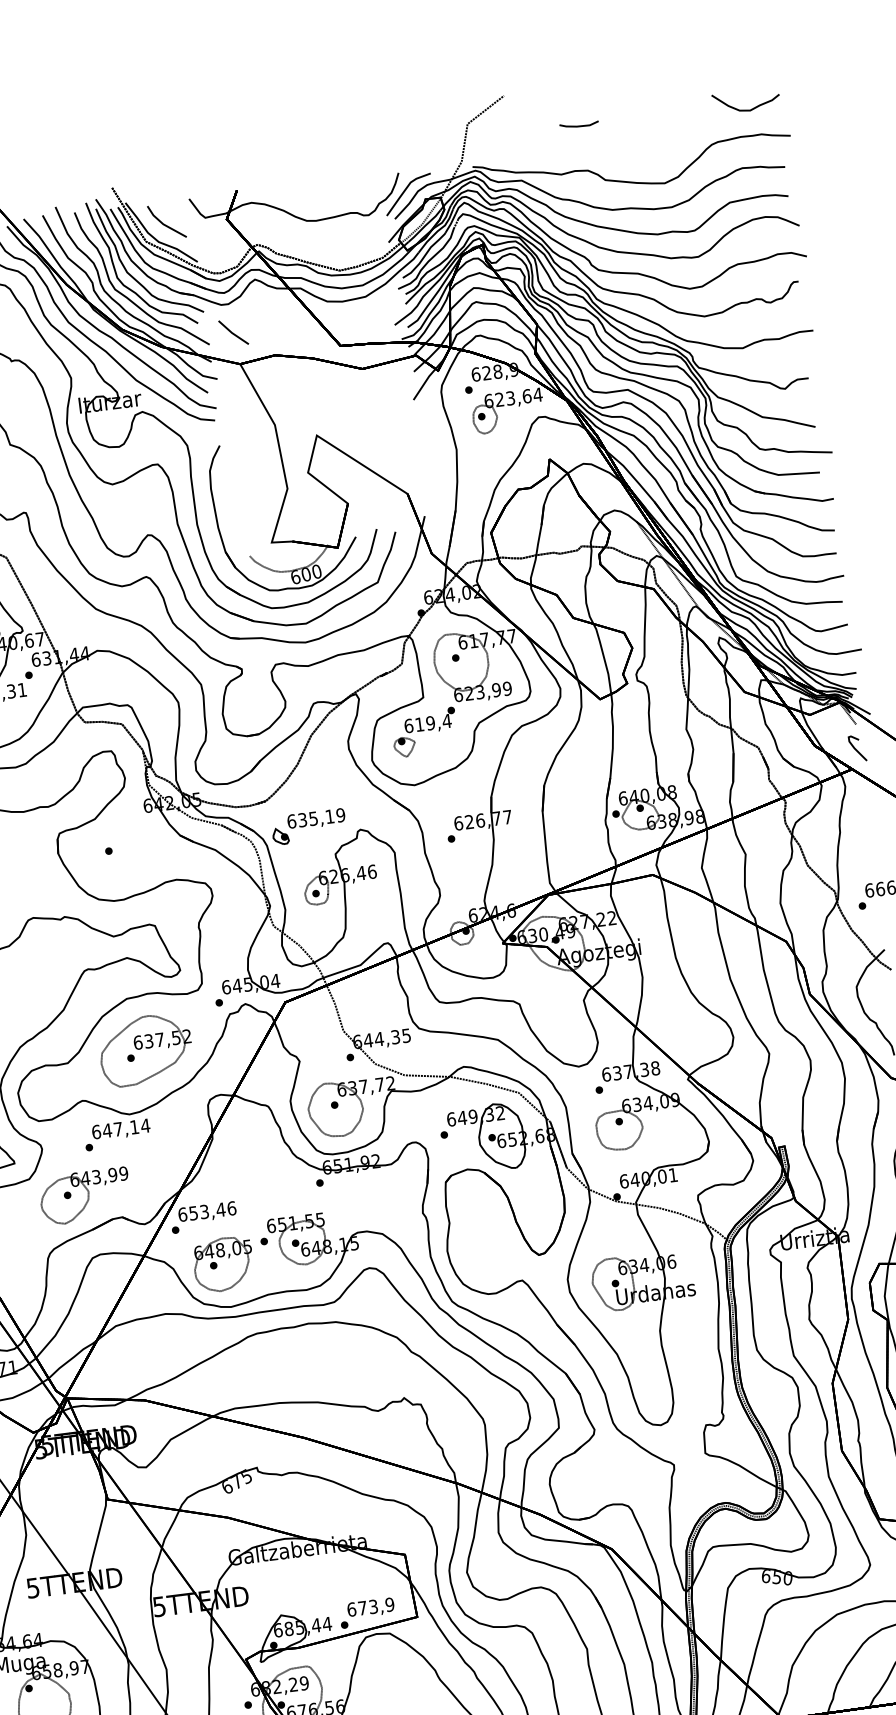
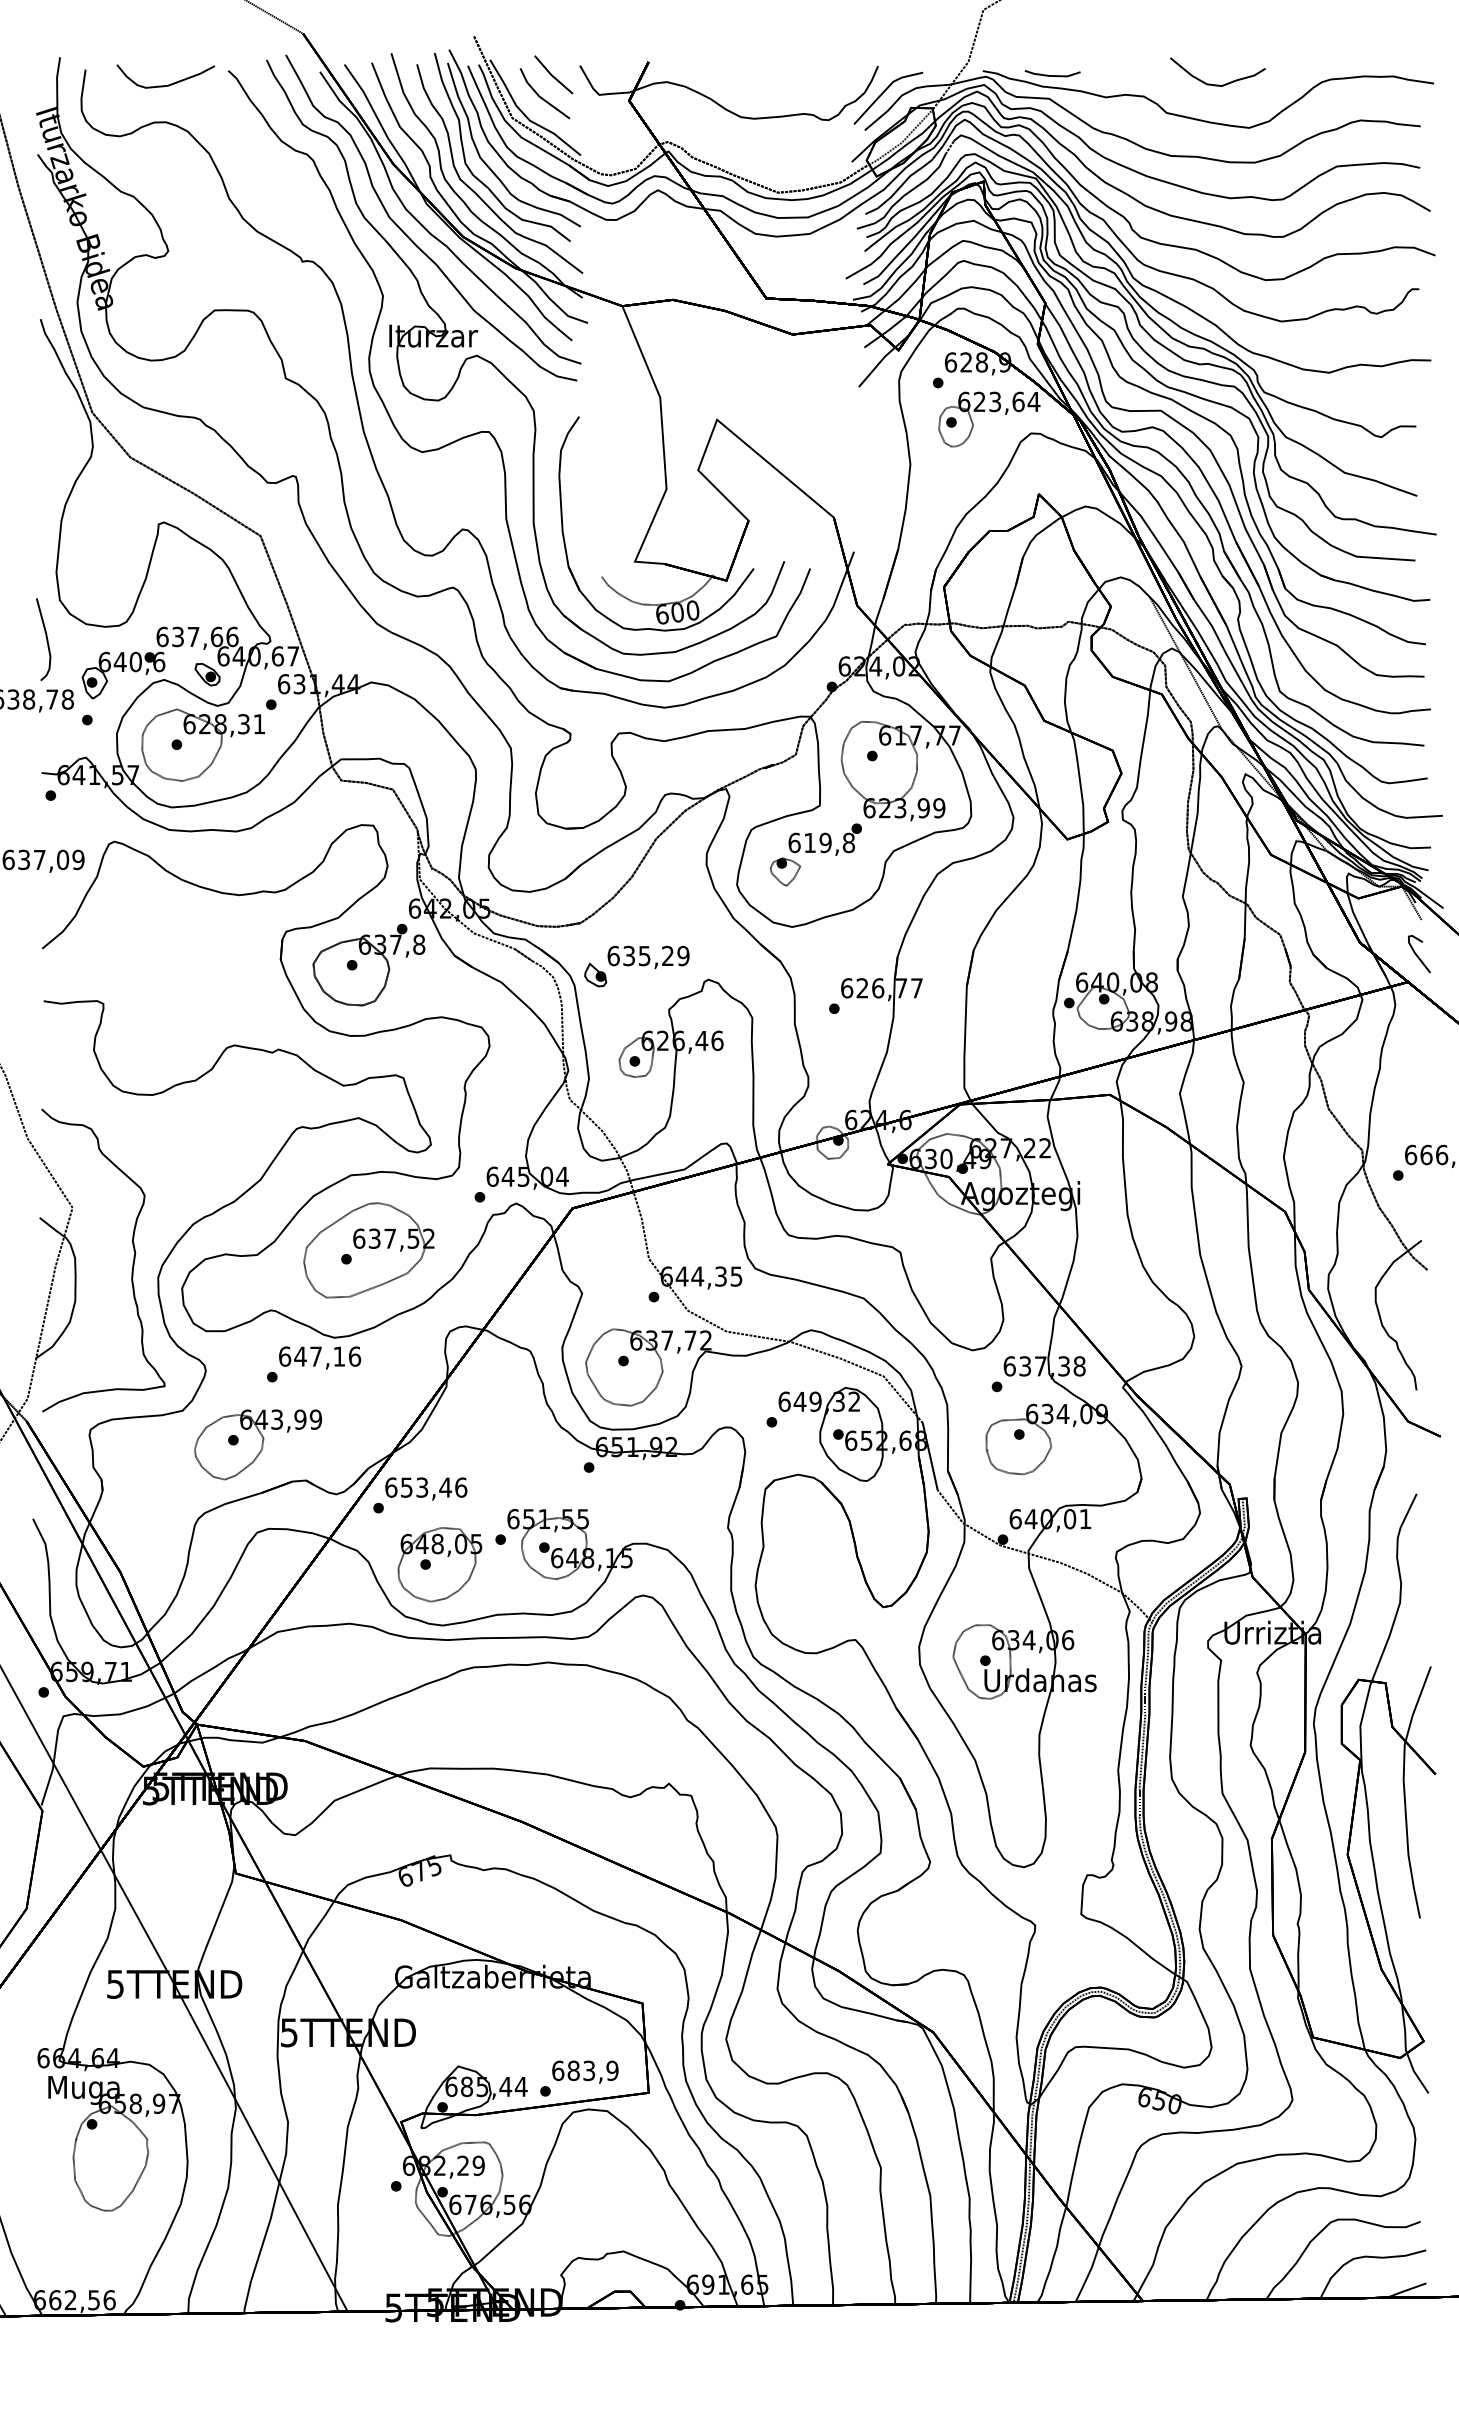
curve: (747, 109) -> (1217, 84), moved
line: (579, 126) -> (1052, 75), moved
line: (232, 332) -> (552, 74), moved
text: (446, 720) -> (848, 842), 619,4 -> 619,8
text: (329, 816) -> (667, 955), 635,19 -> 635,29
part: (120, 849) -> (368, 964), added
text: (145, 1125) -> (354, 1356), 647,14 -> 647,16
text: (362, 1607) -> (573, 2070), 673,9 -> 683,9

